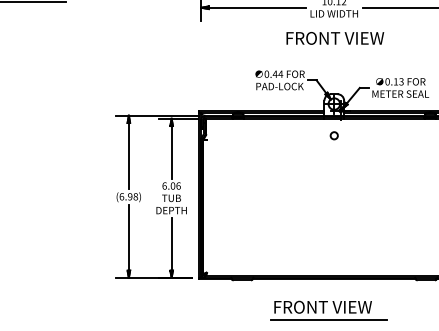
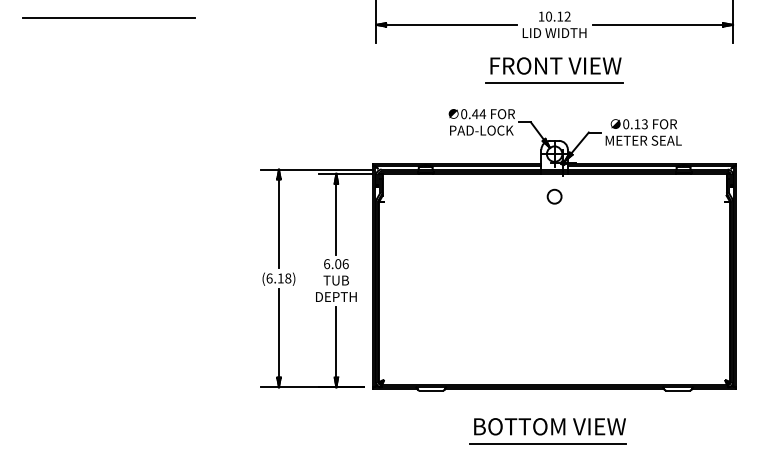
line: (334, 50) -> (554, 82), added
circle: (334, 135) -> (554, 196), size x1.43
text: (129, 196) -> (280, 278), (6.98) -> (6.18)
text: (331, 307) -> (550, 426), FRONT VIEW -> BOTTOM VIEW

